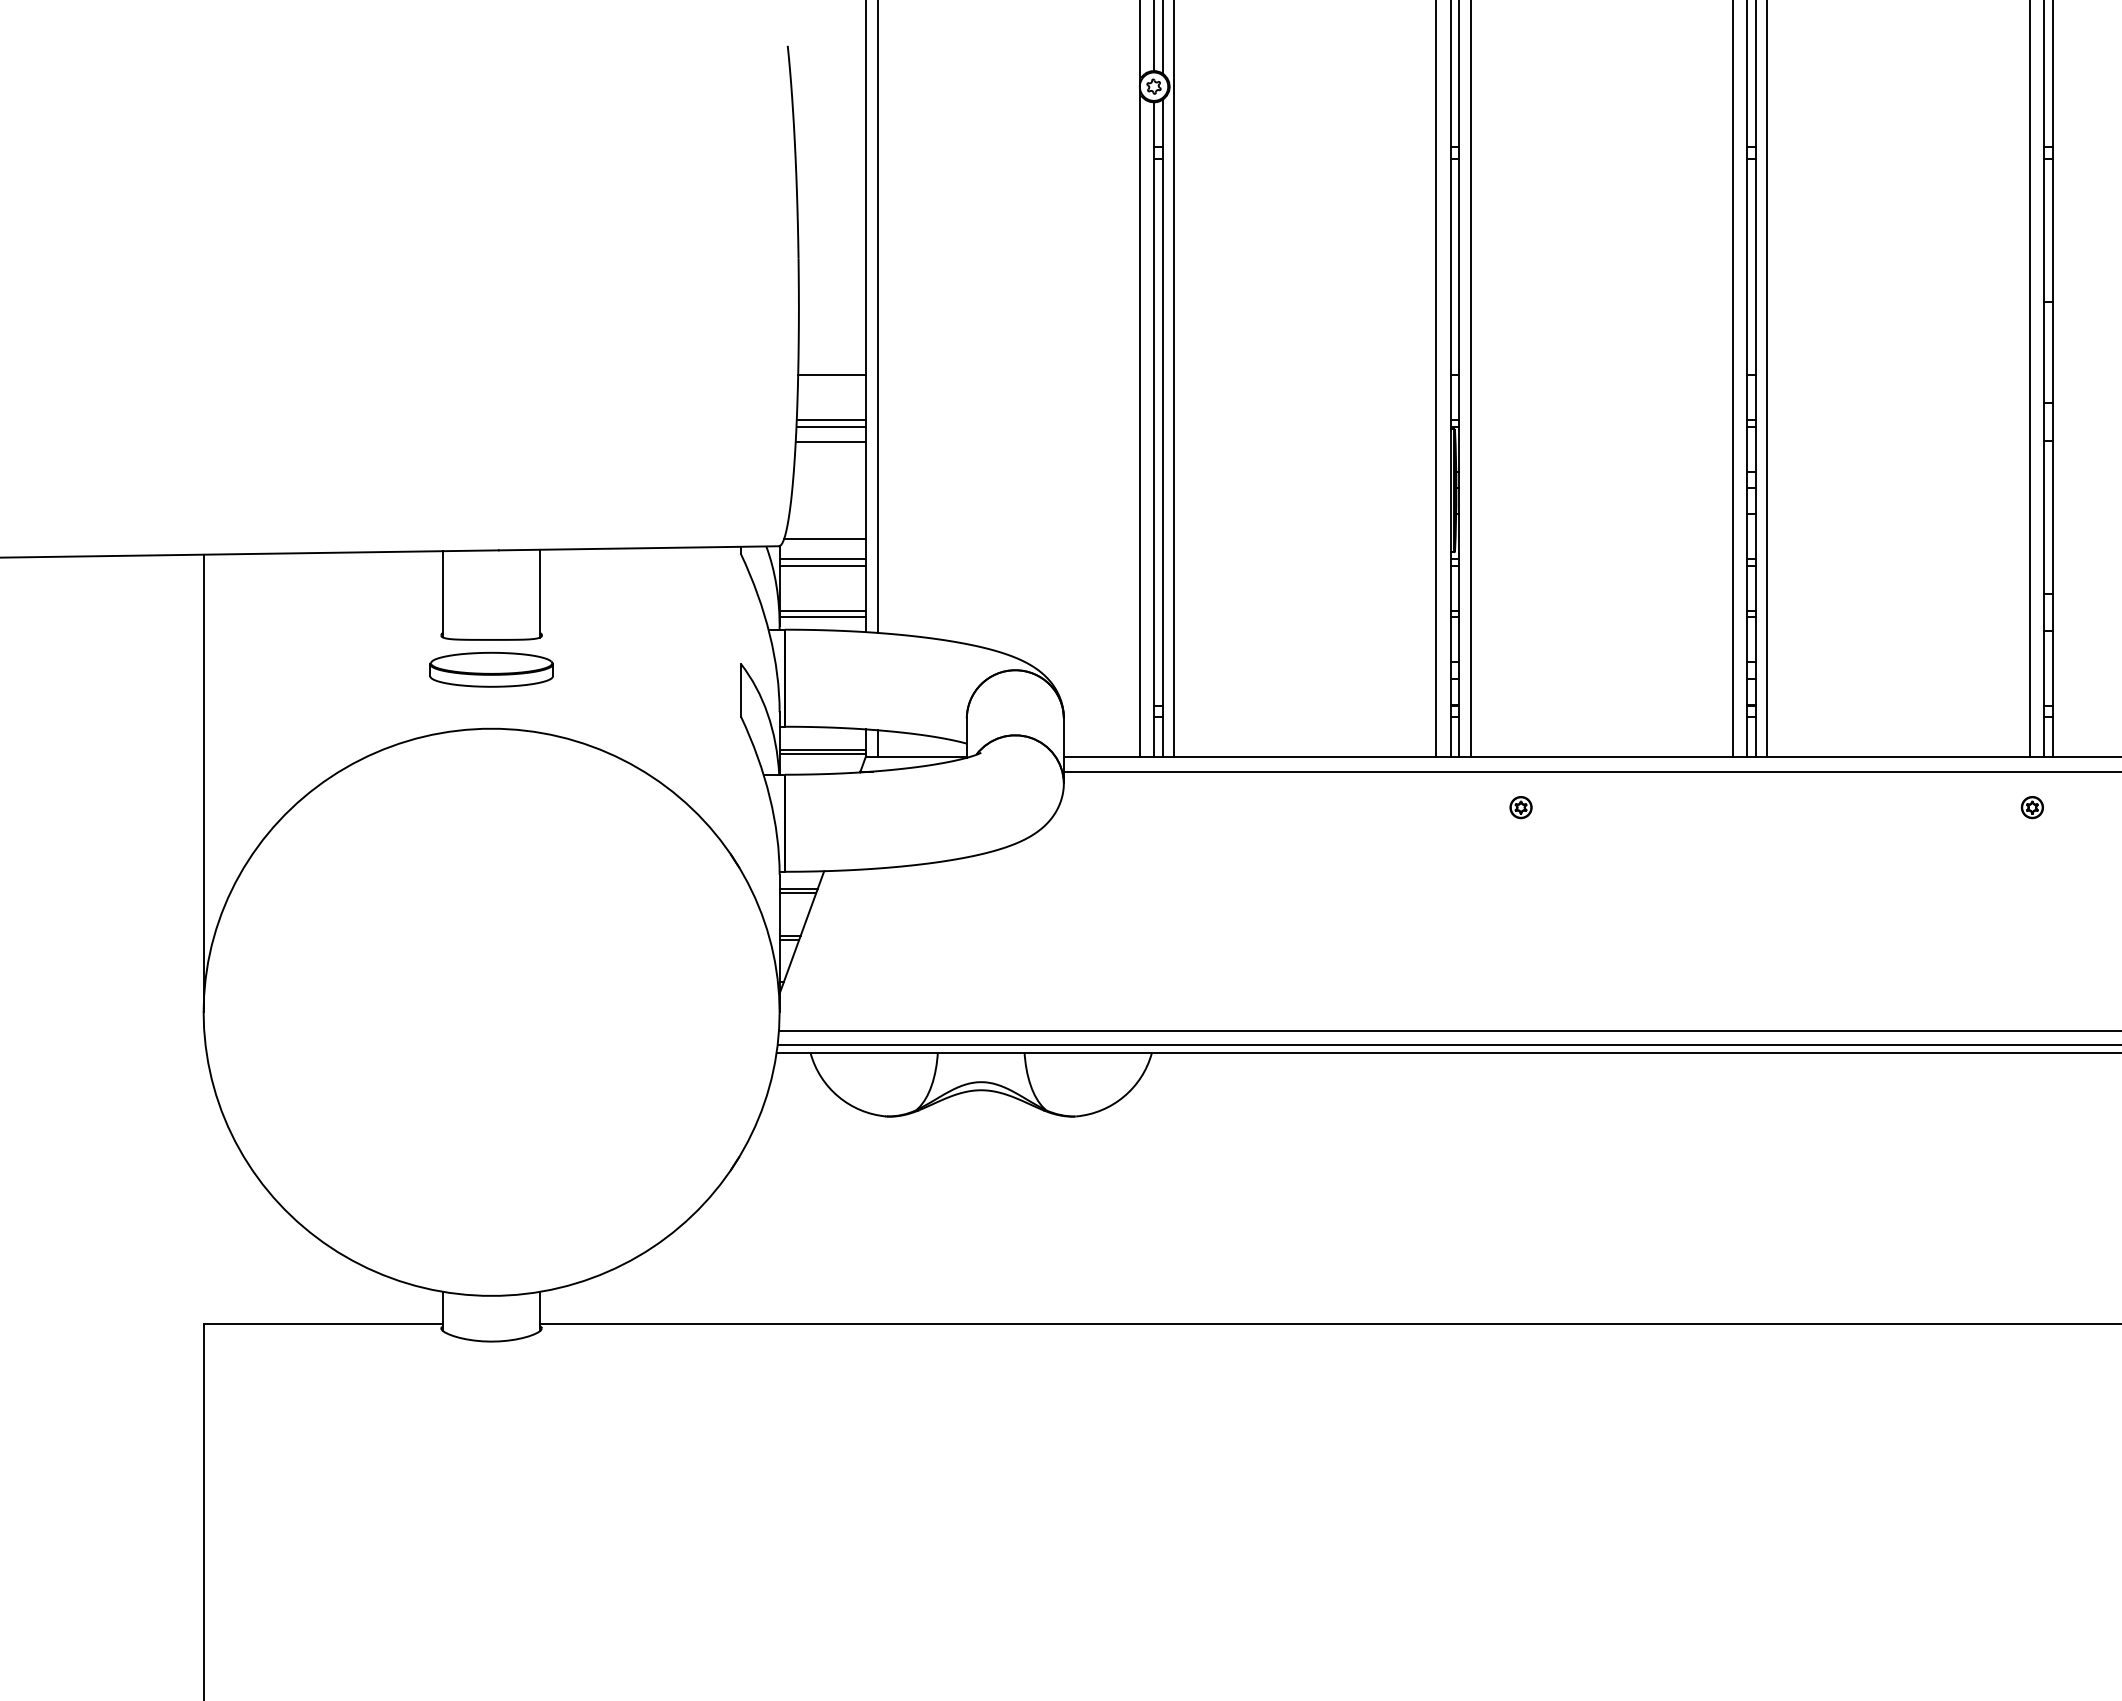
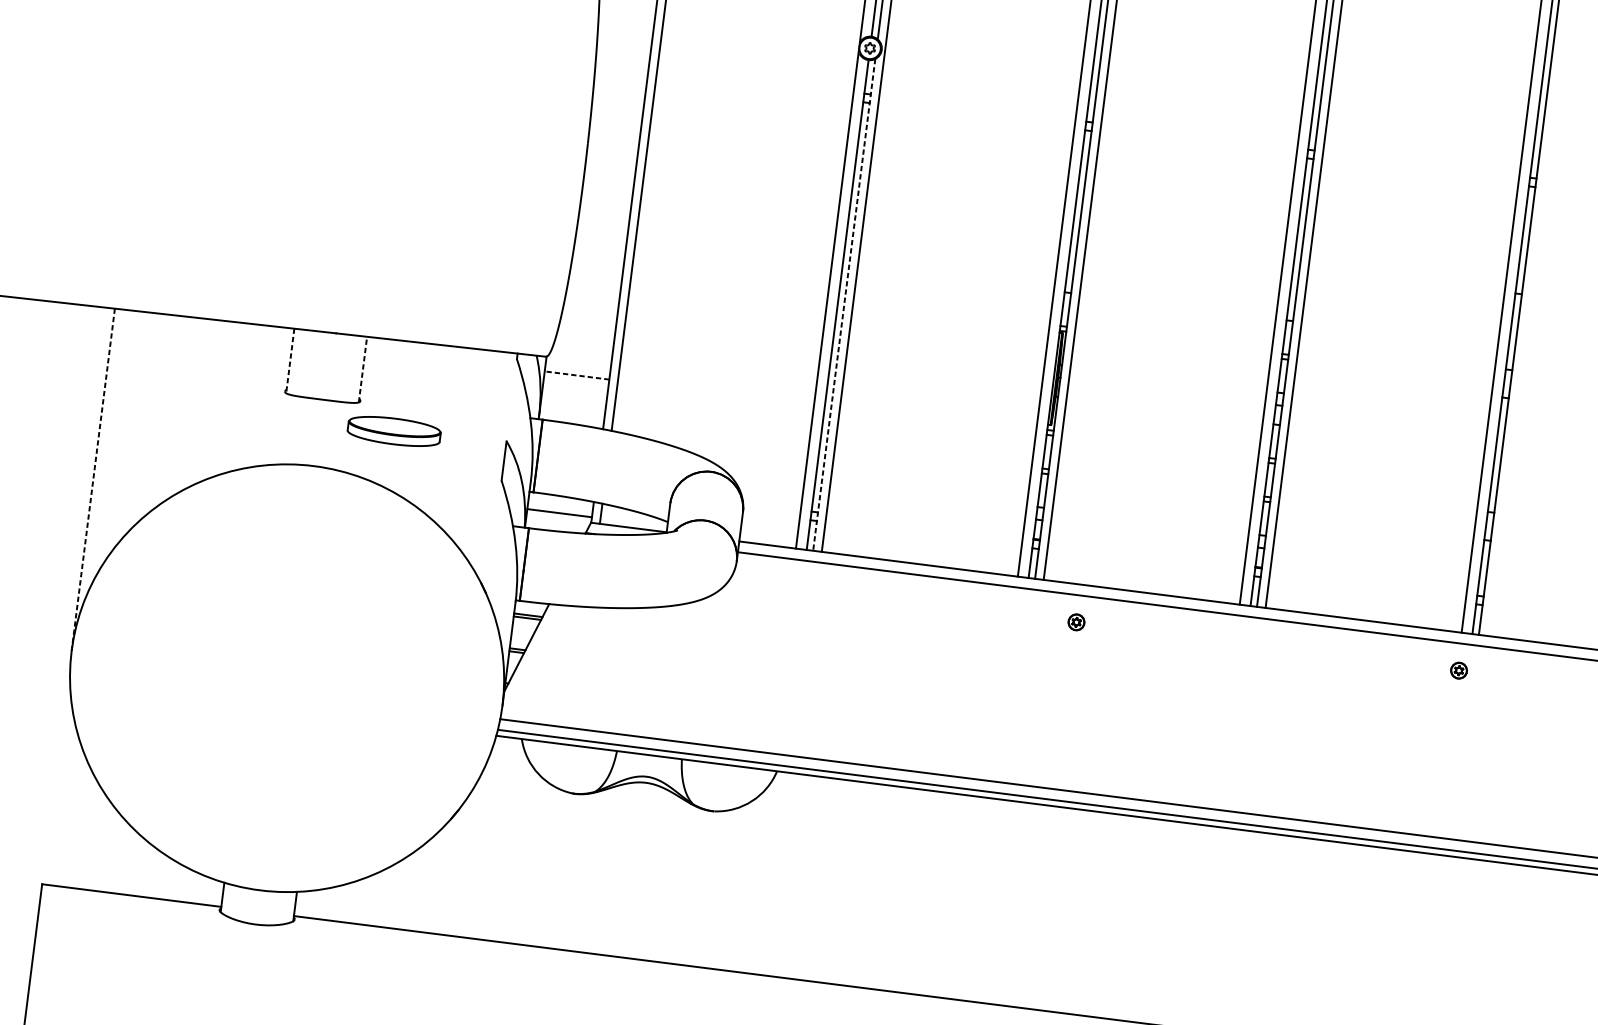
line: (832, 375) -> (602, 234), removed
line: (831, 420) -> (597, 267), removed
line: (831, 426) -> (596, 272), removed
line: (1162, 428) -> (844, 304), solid -> dashed
line: (830, 442) -> (594, 284), removed
line: (825, 539) -> (581, 356), removed
line: (822, 559) -> (577, 370), removed
line: (822, 565) -> (576, 375), solid -> dashed
line: (540, 593) -> (363, 369), solid -> dashed
line: (443, 594) -> (290, 361), solid -> dashed
line: (822, 610) -> (572, 408), removed
line: (822, 617) -> (571, 414), removed
part: (491, 669) -> (394, 431), moved
line: (822, 753) -> (559, 515), removed
line: (203, 783) -> (93, 479), solid -> dashed

